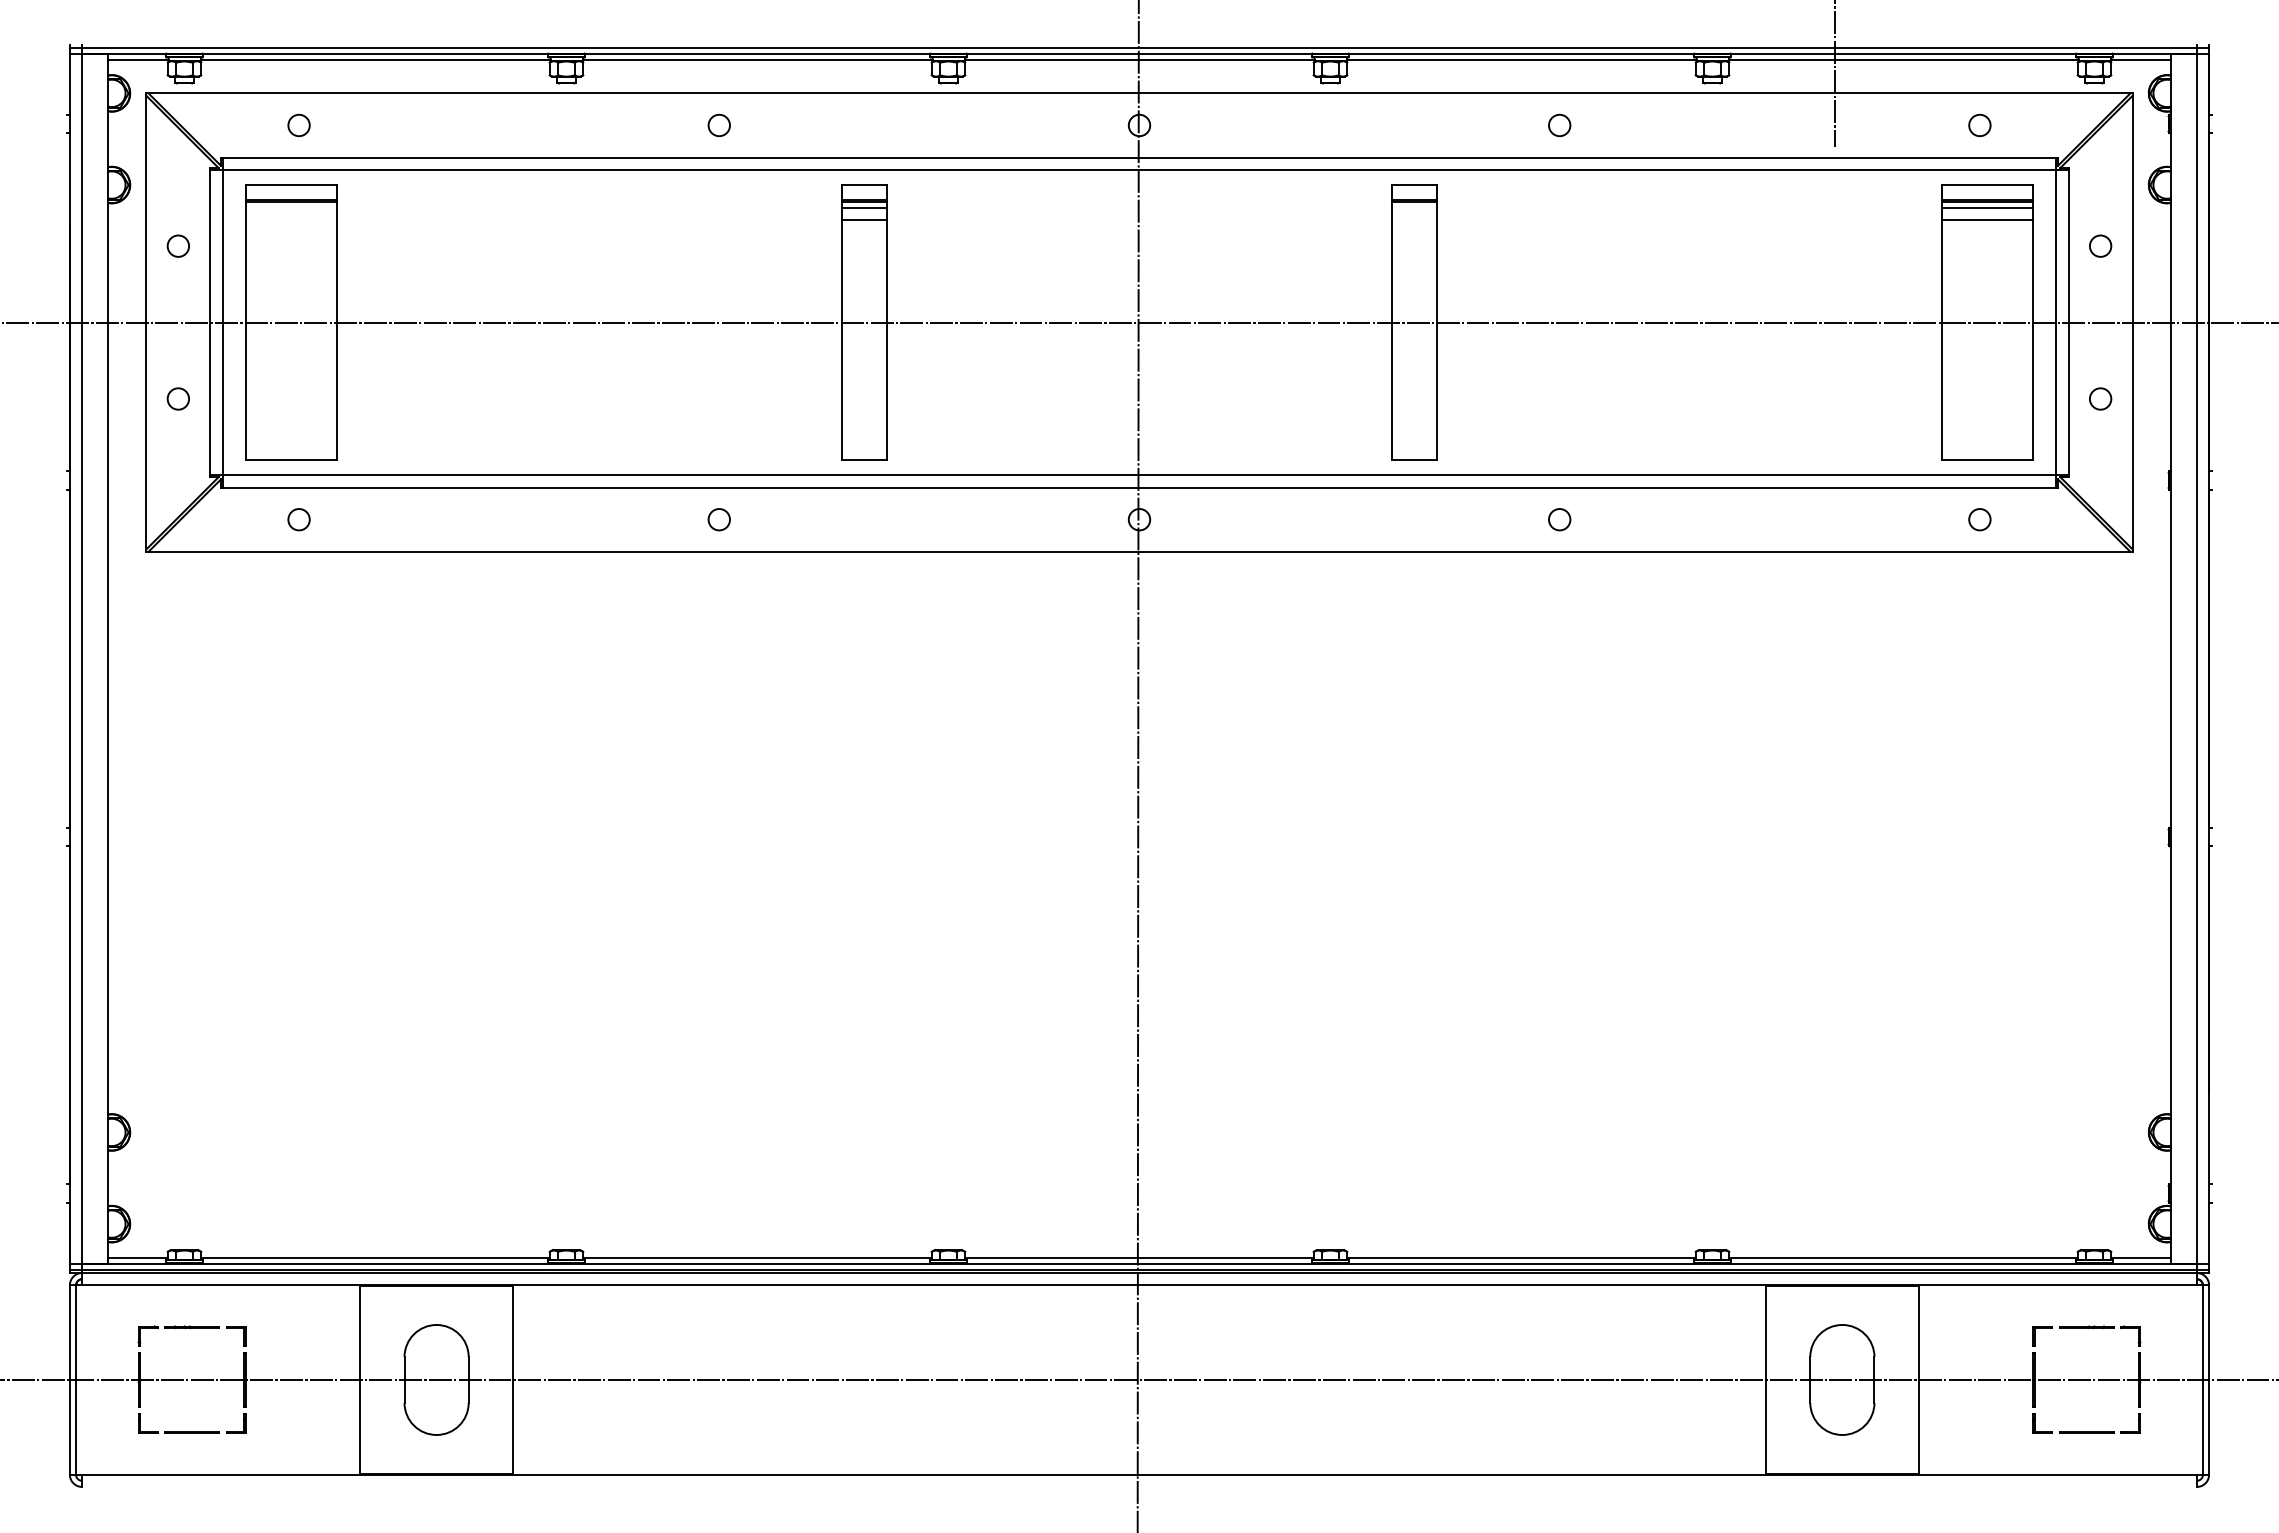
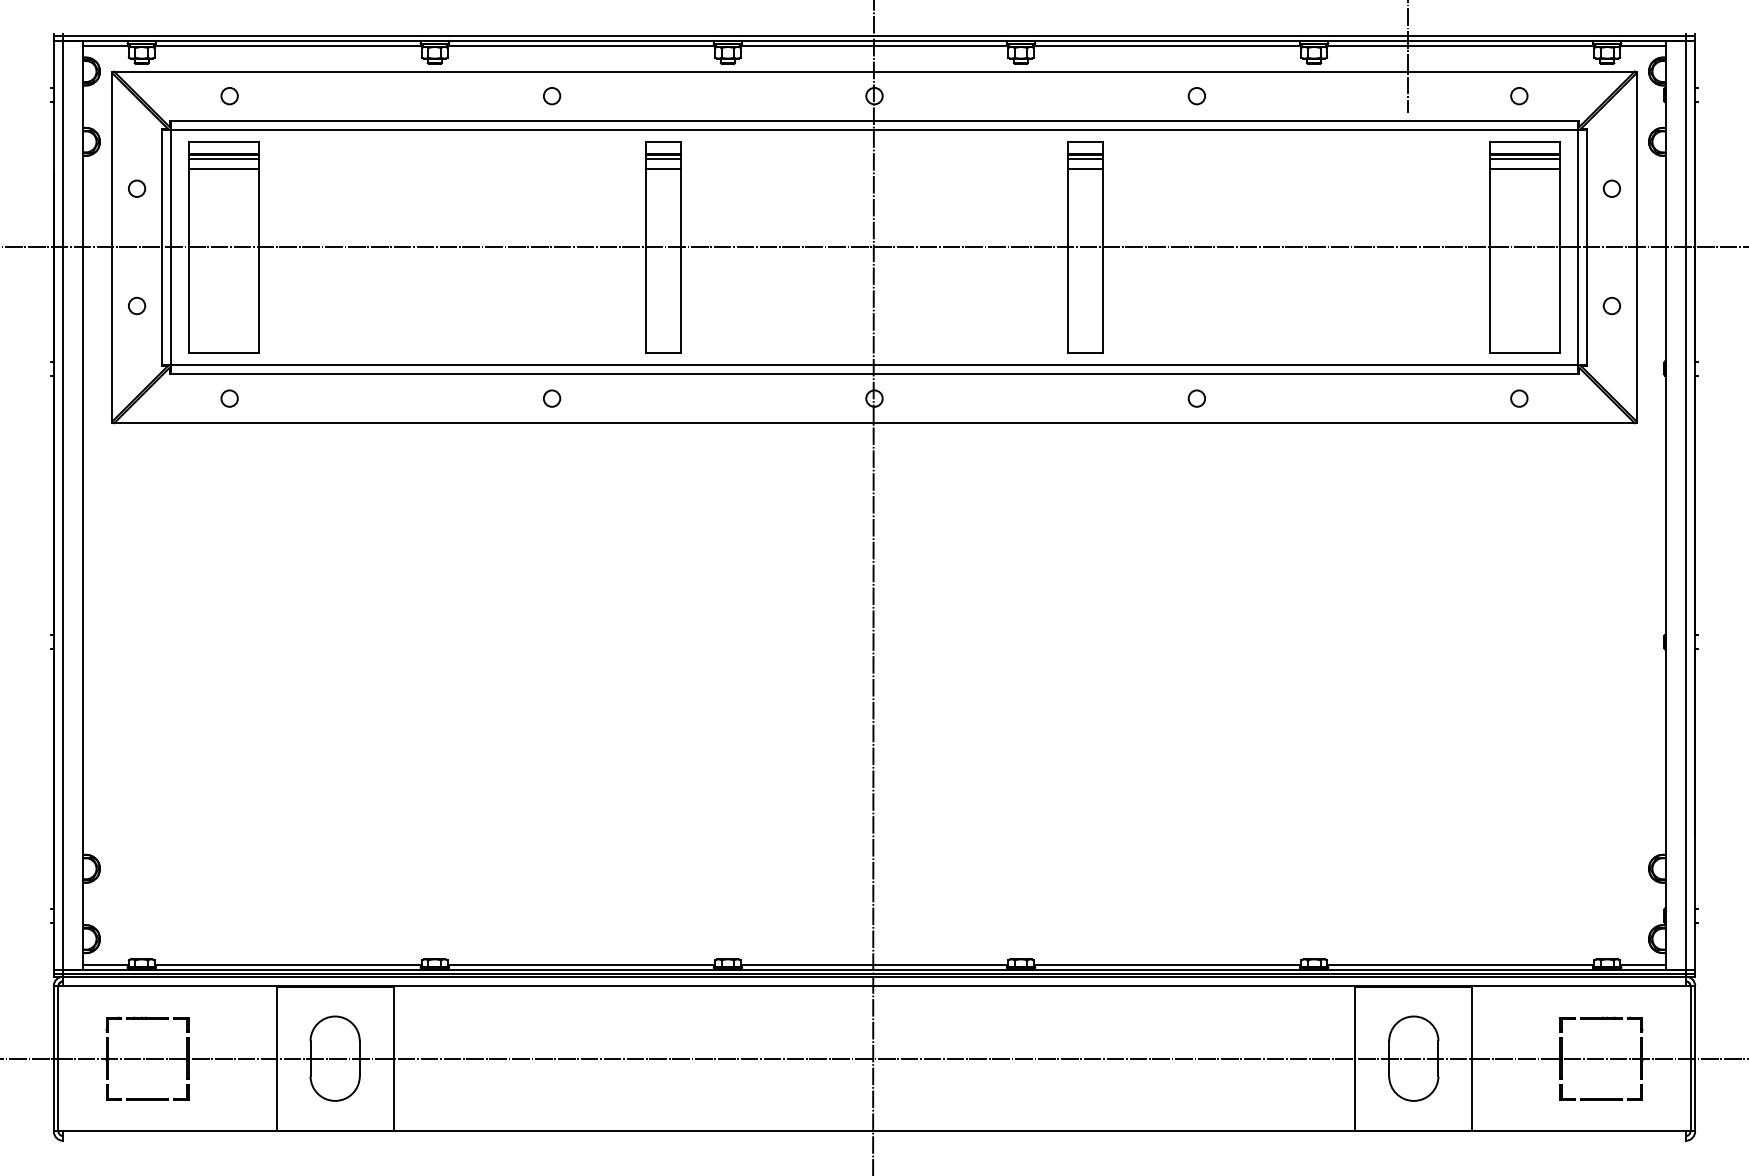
line: (291, 208) -> (223, 159), added
line: (1414, 208) -> (1085, 159), added
line: (291, 220) -> (223, 169), added
line: (1414, 220) -> (1085, 169), added

